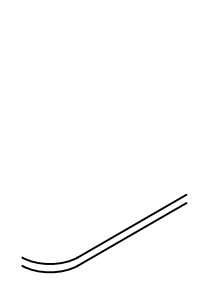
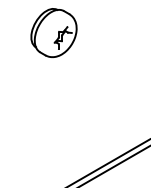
part: (66, 62) -> (54, 32), added

